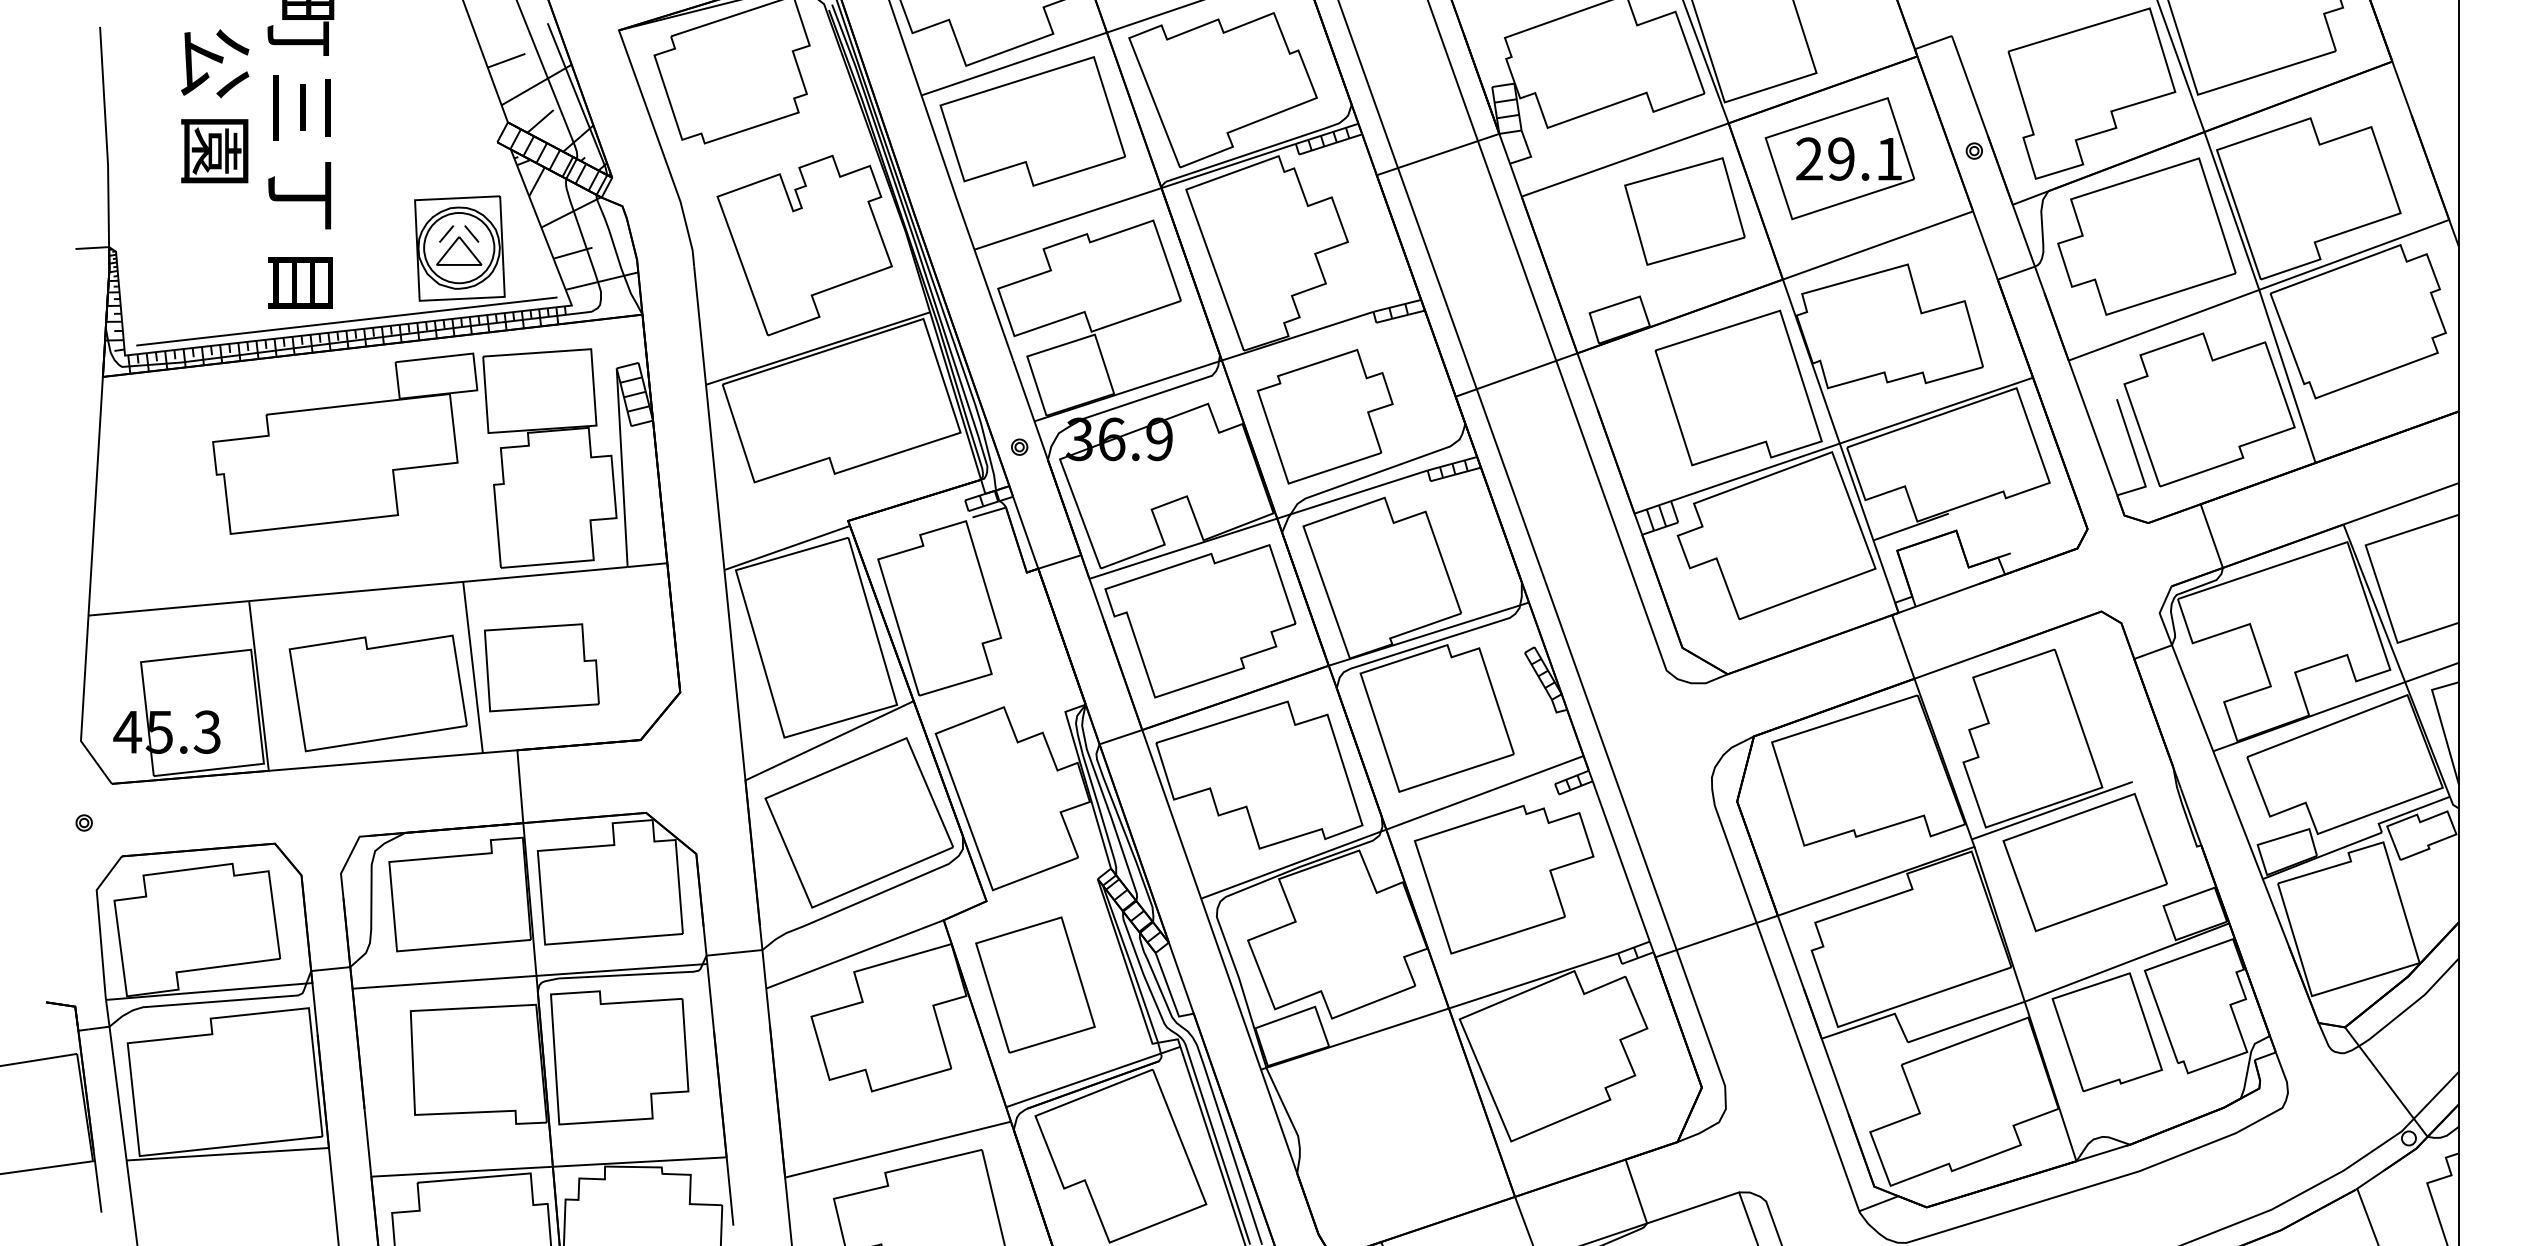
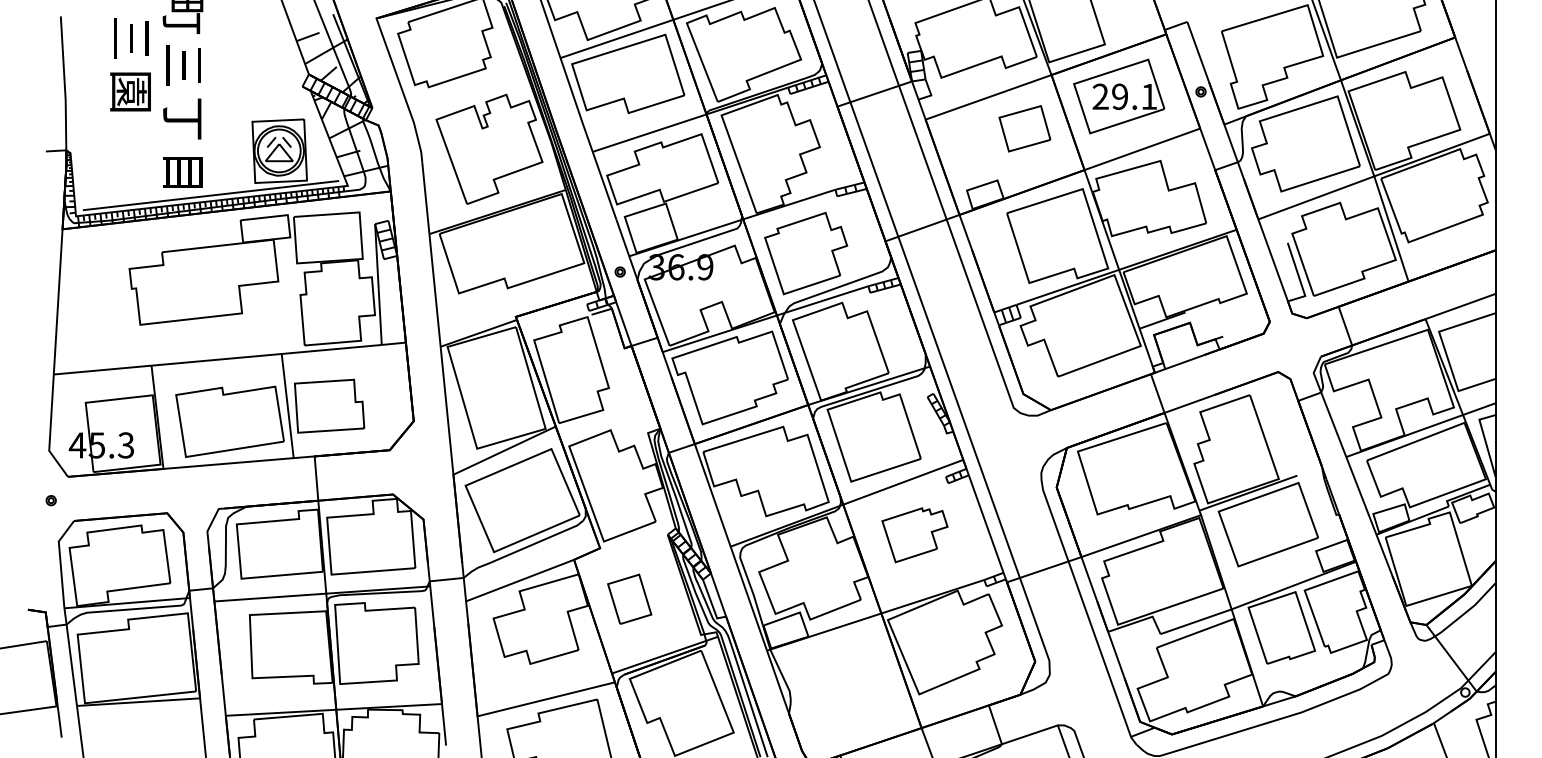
text: (214, 63) -> (130, 38), 公 -> 三
part: (1684, 211) -> (1024, 128), size x0.7
part: (1503, 880) -> (914, 535), size x0.6
part: (1034, 985) -> (629, 599), size x0.6

